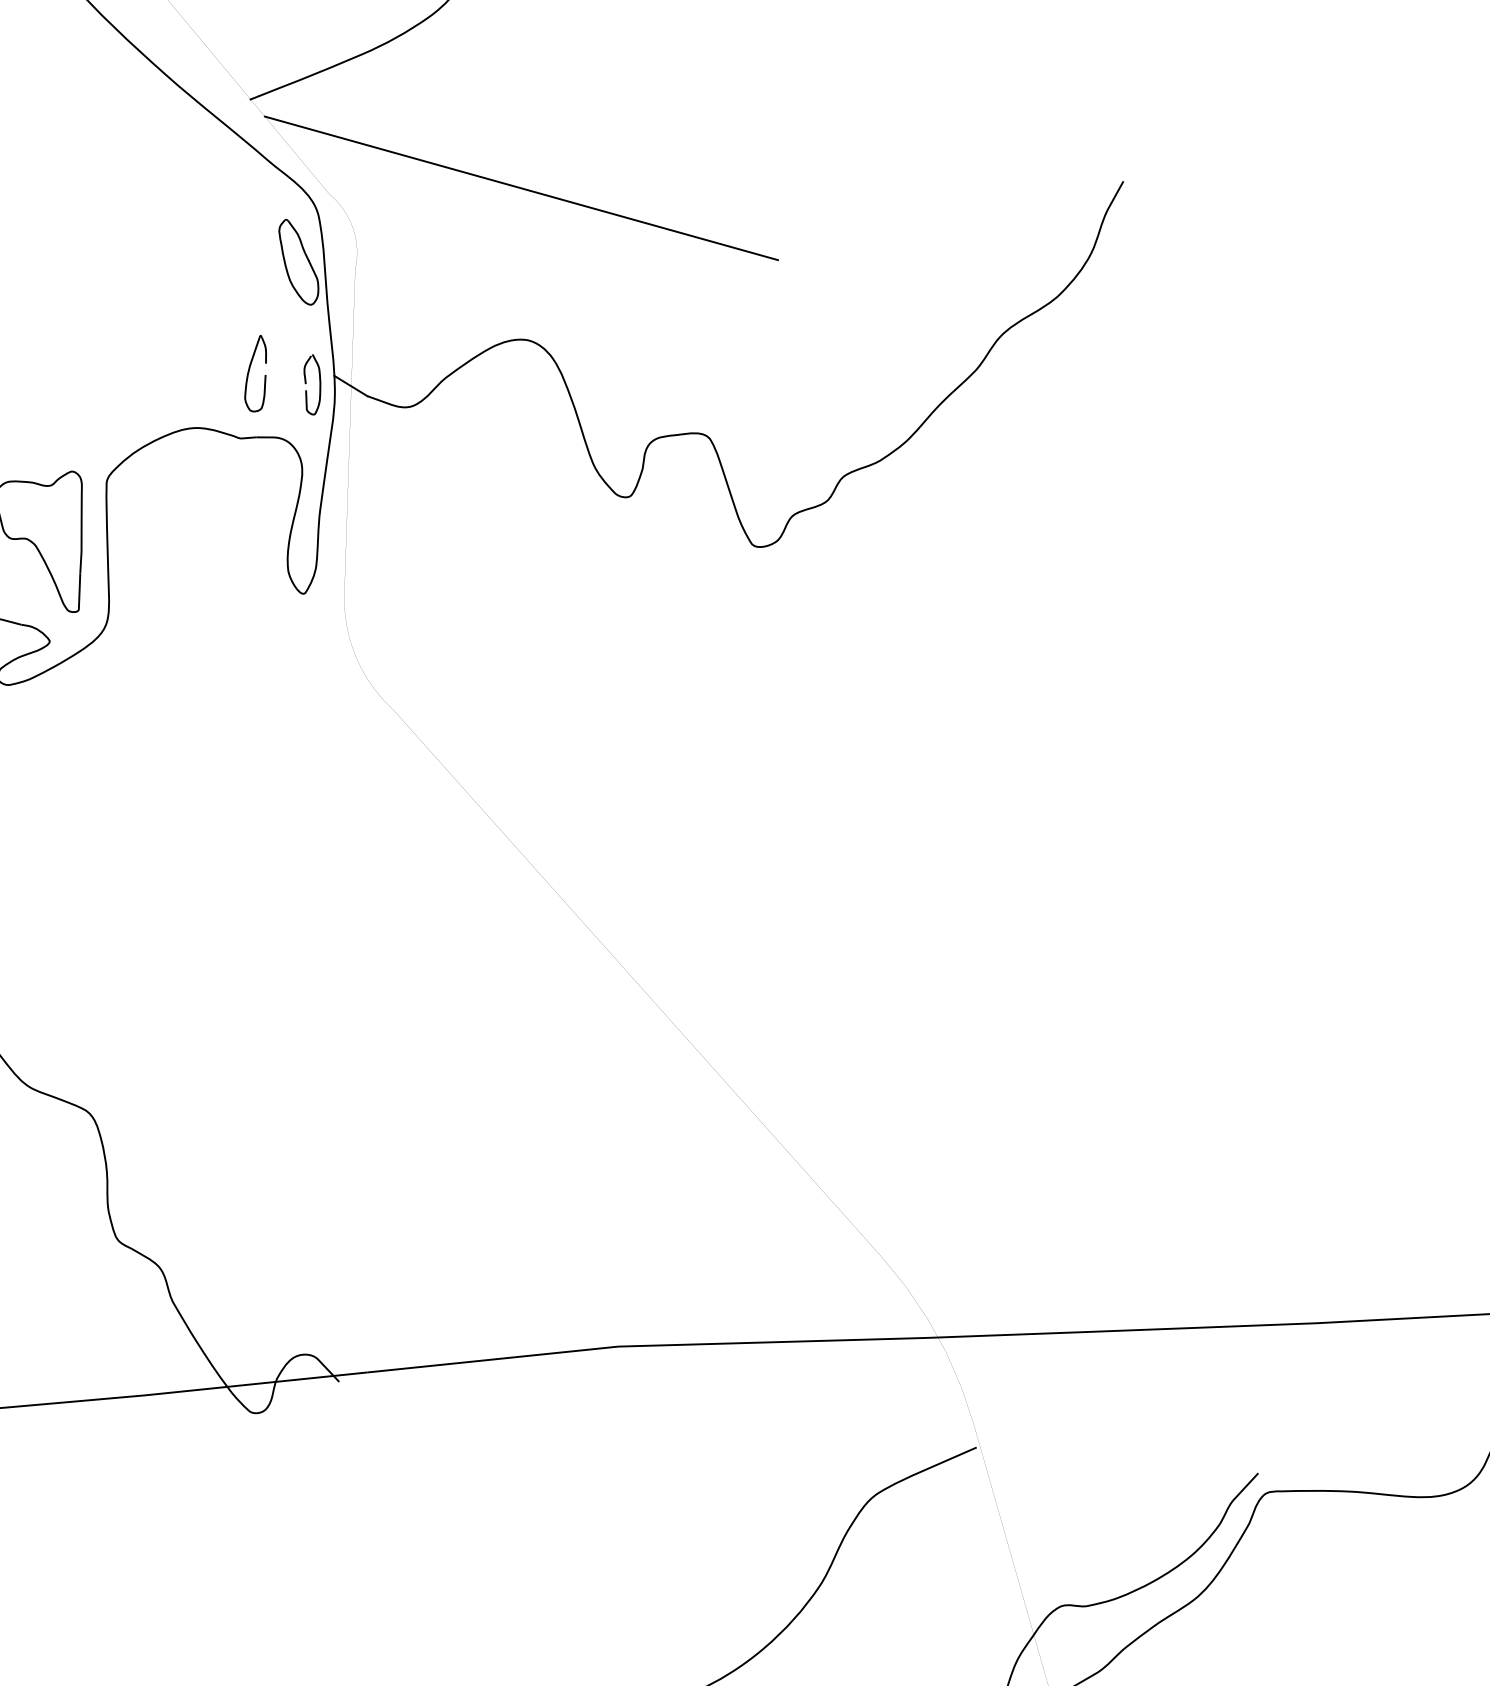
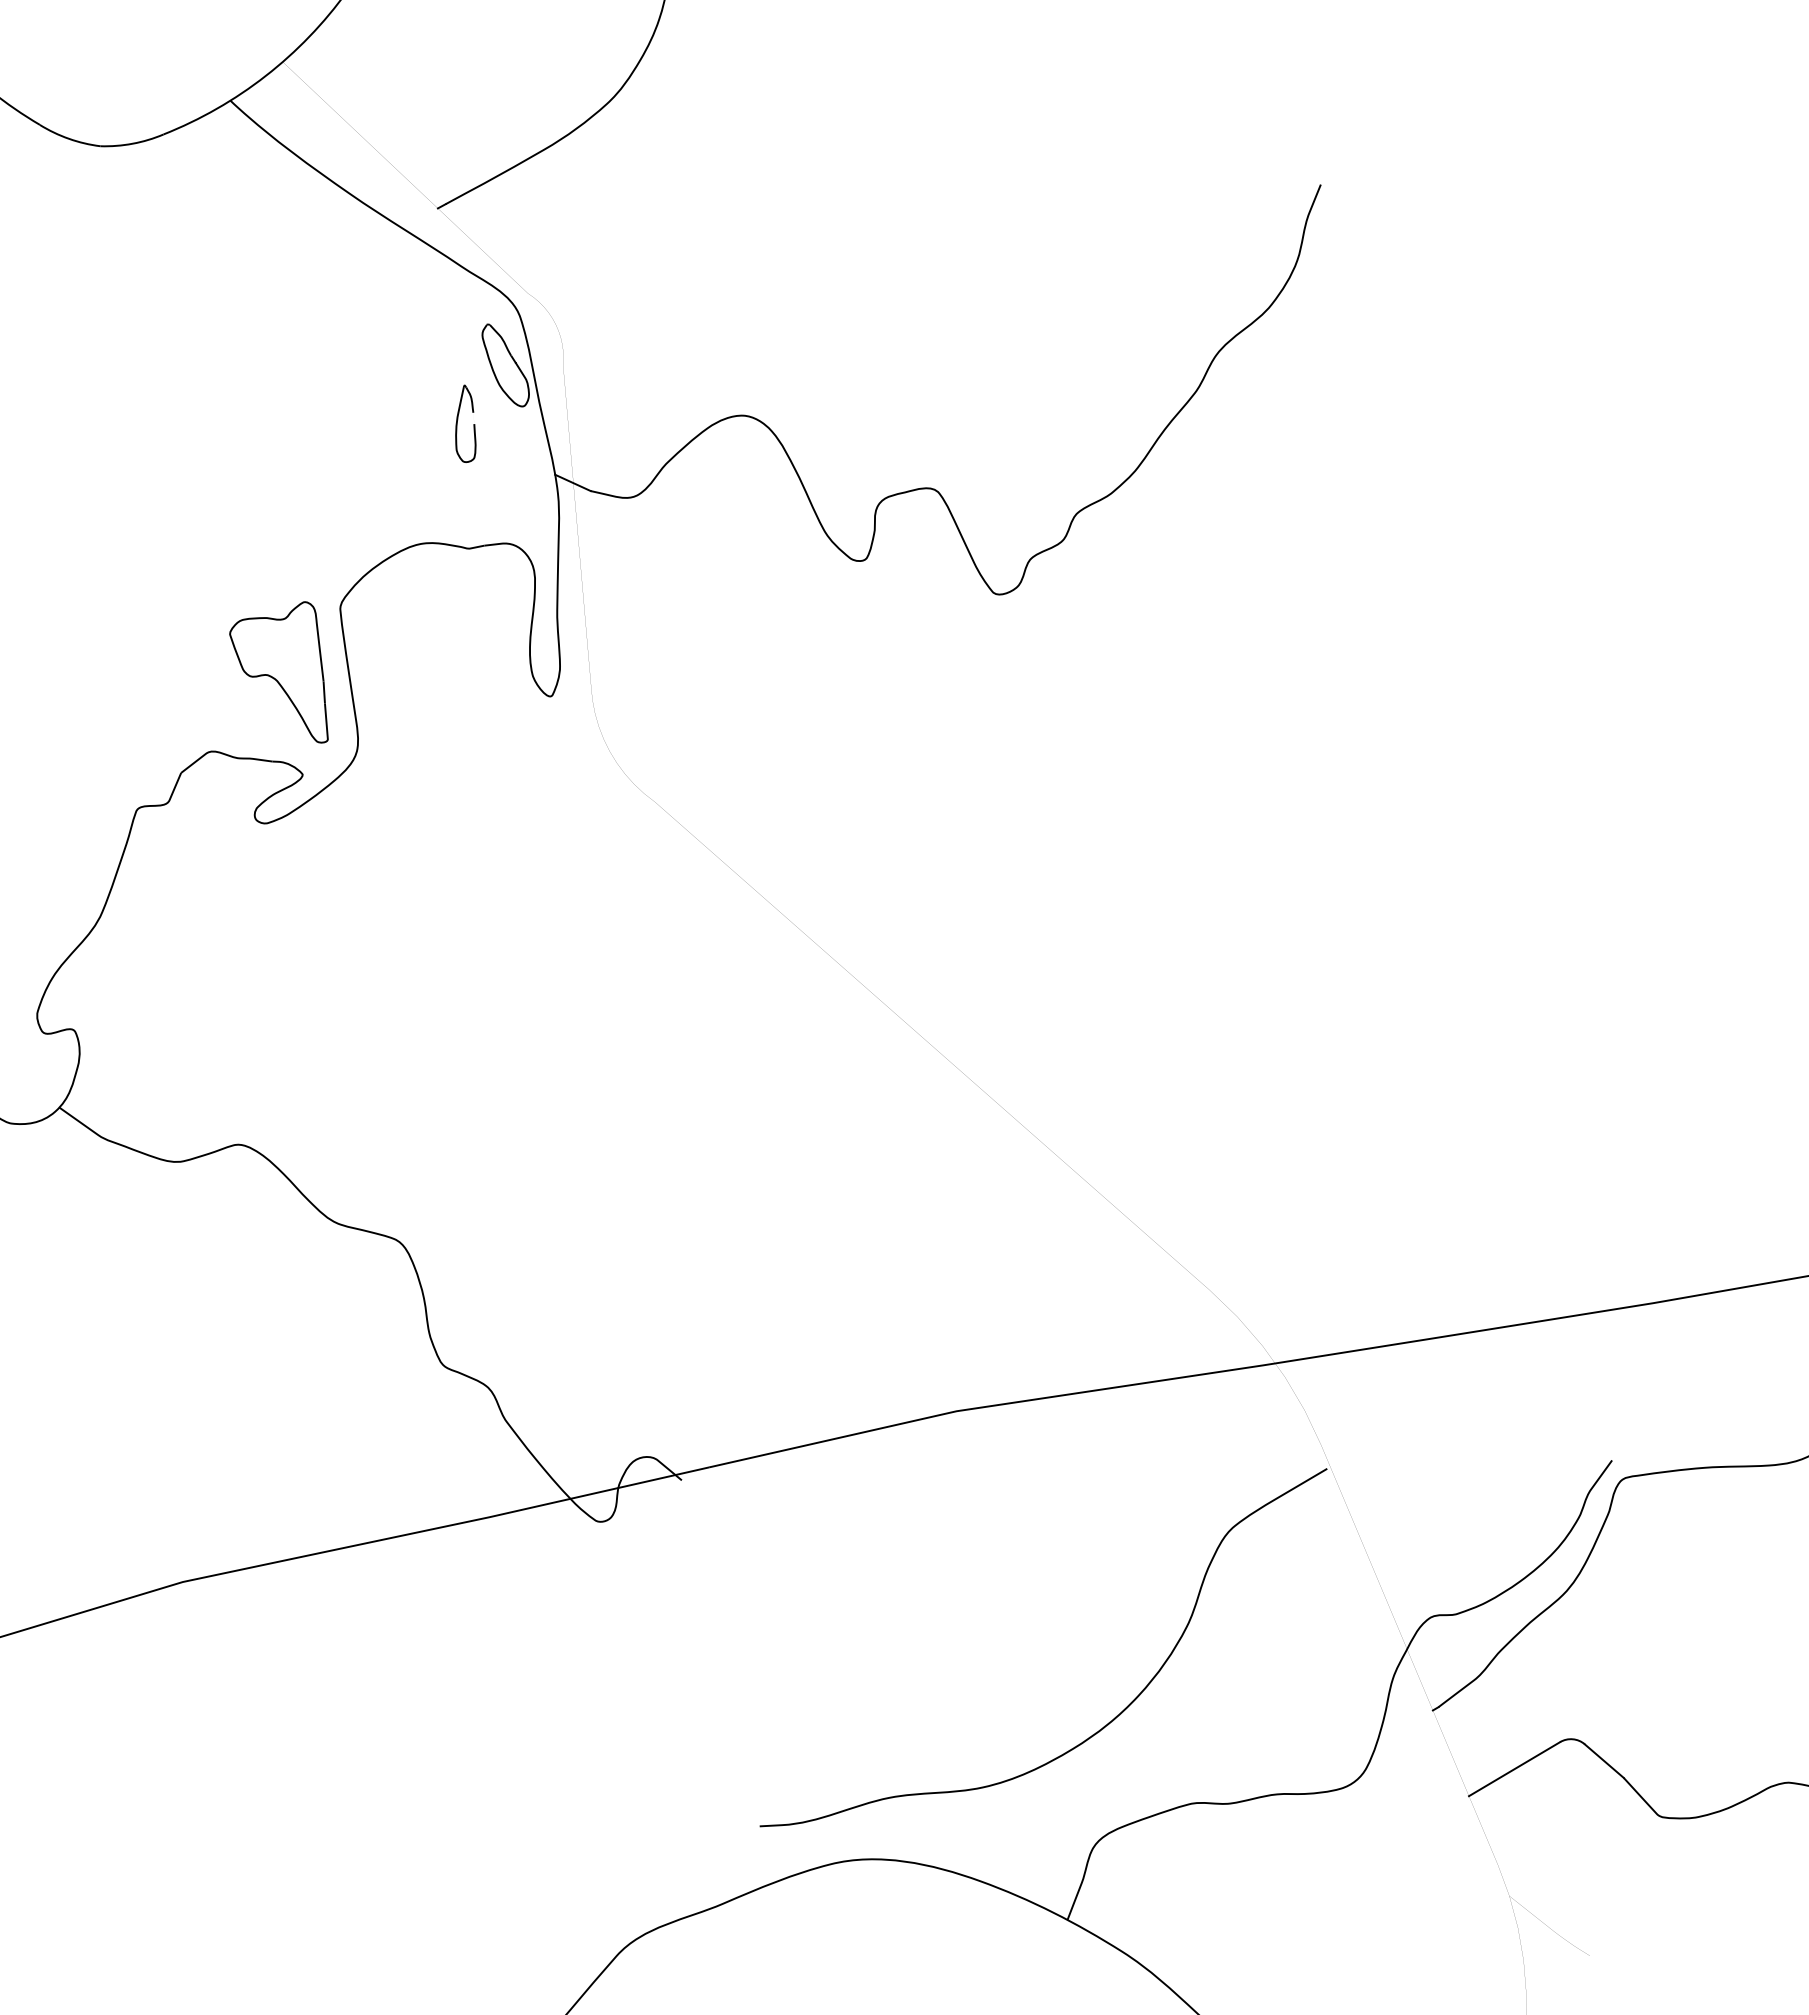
line: (521, 188) -> (719, 264), removed
part: (249, 372) -> (457, 423), moved
part: (311, 383) -> (533, 485), removed

